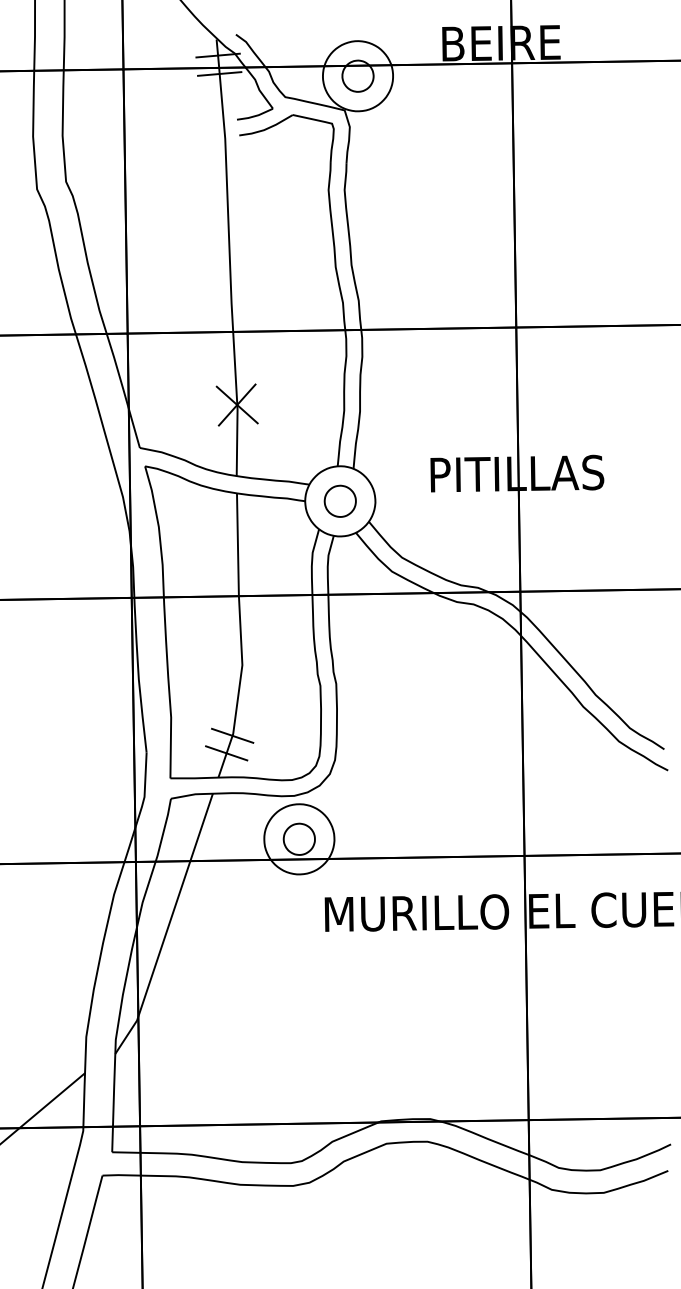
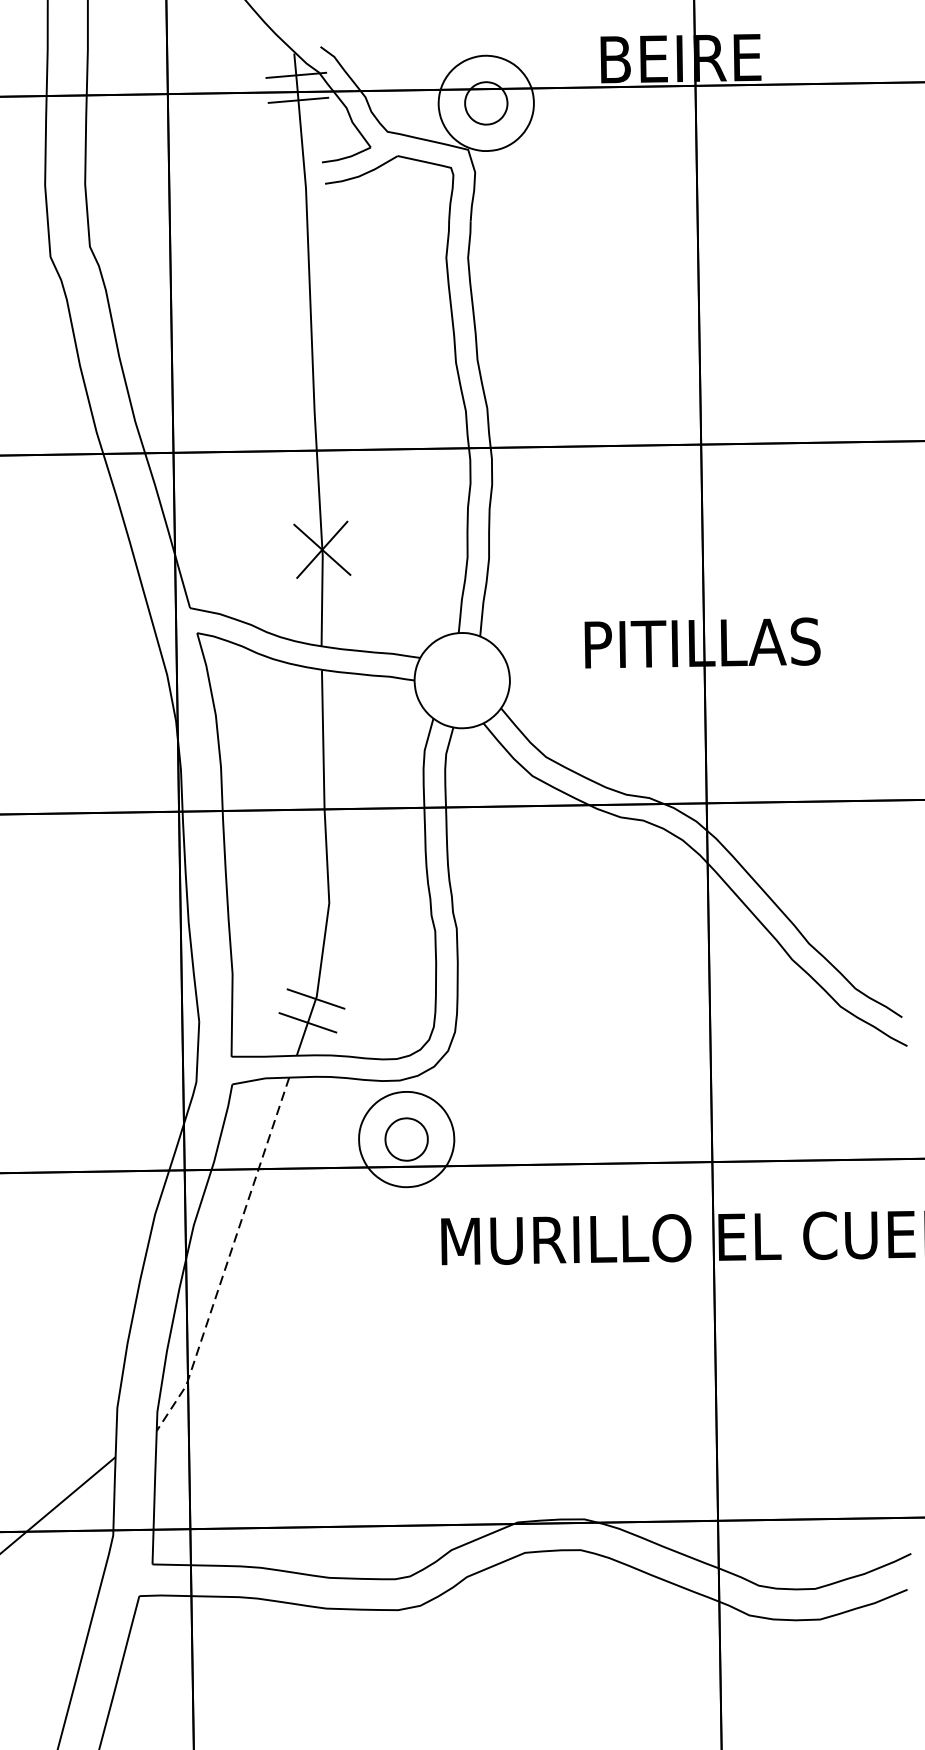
part: (339, 500) -> (461, 679), removed
line: (168, 927) -> (228, 1259), solid -> dashed

